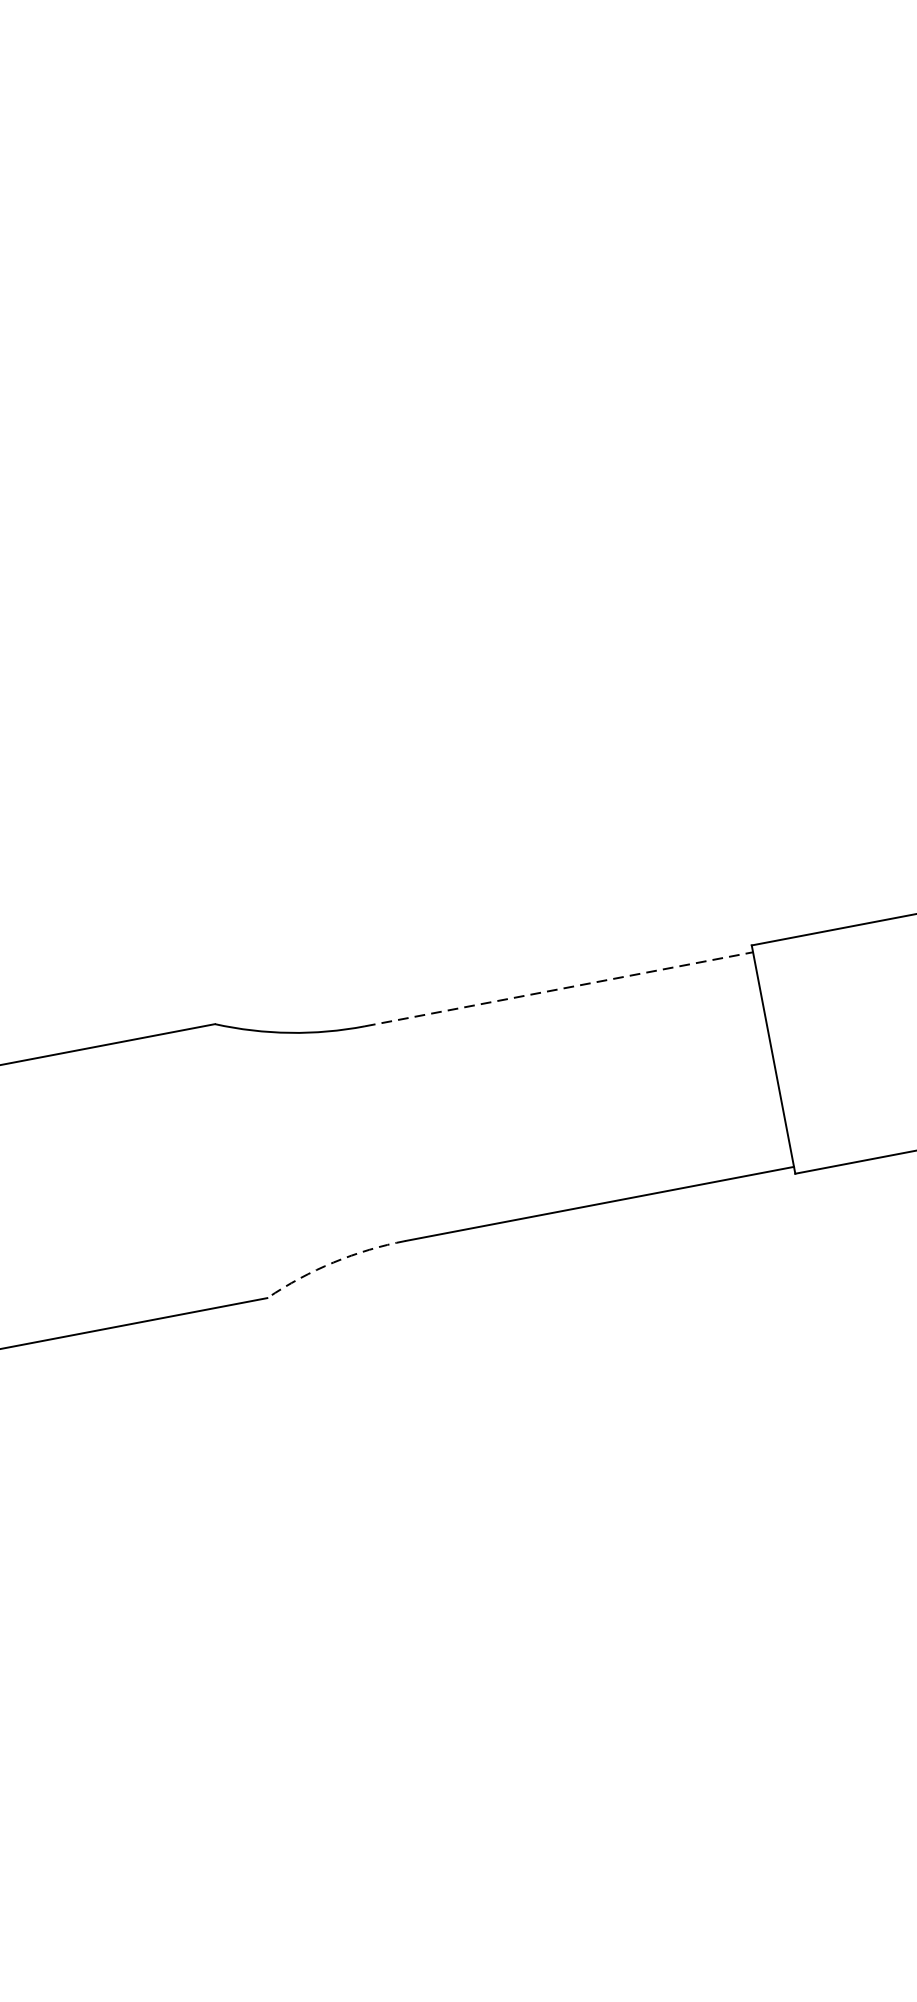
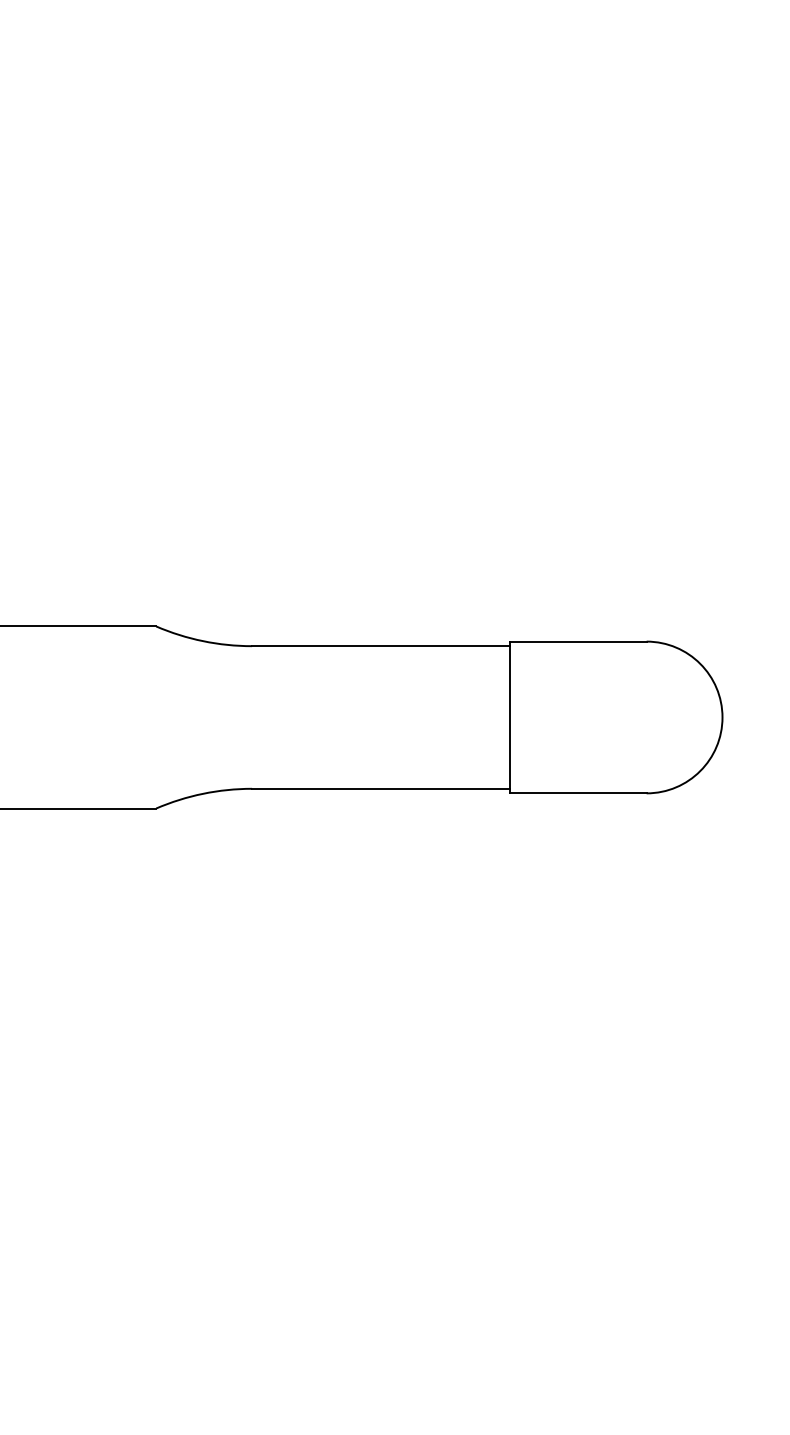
line: (559, 989) -> (381, 646), dashed -> solid
arc: (334, 1261) -> (203, 793), dashed -> solid

